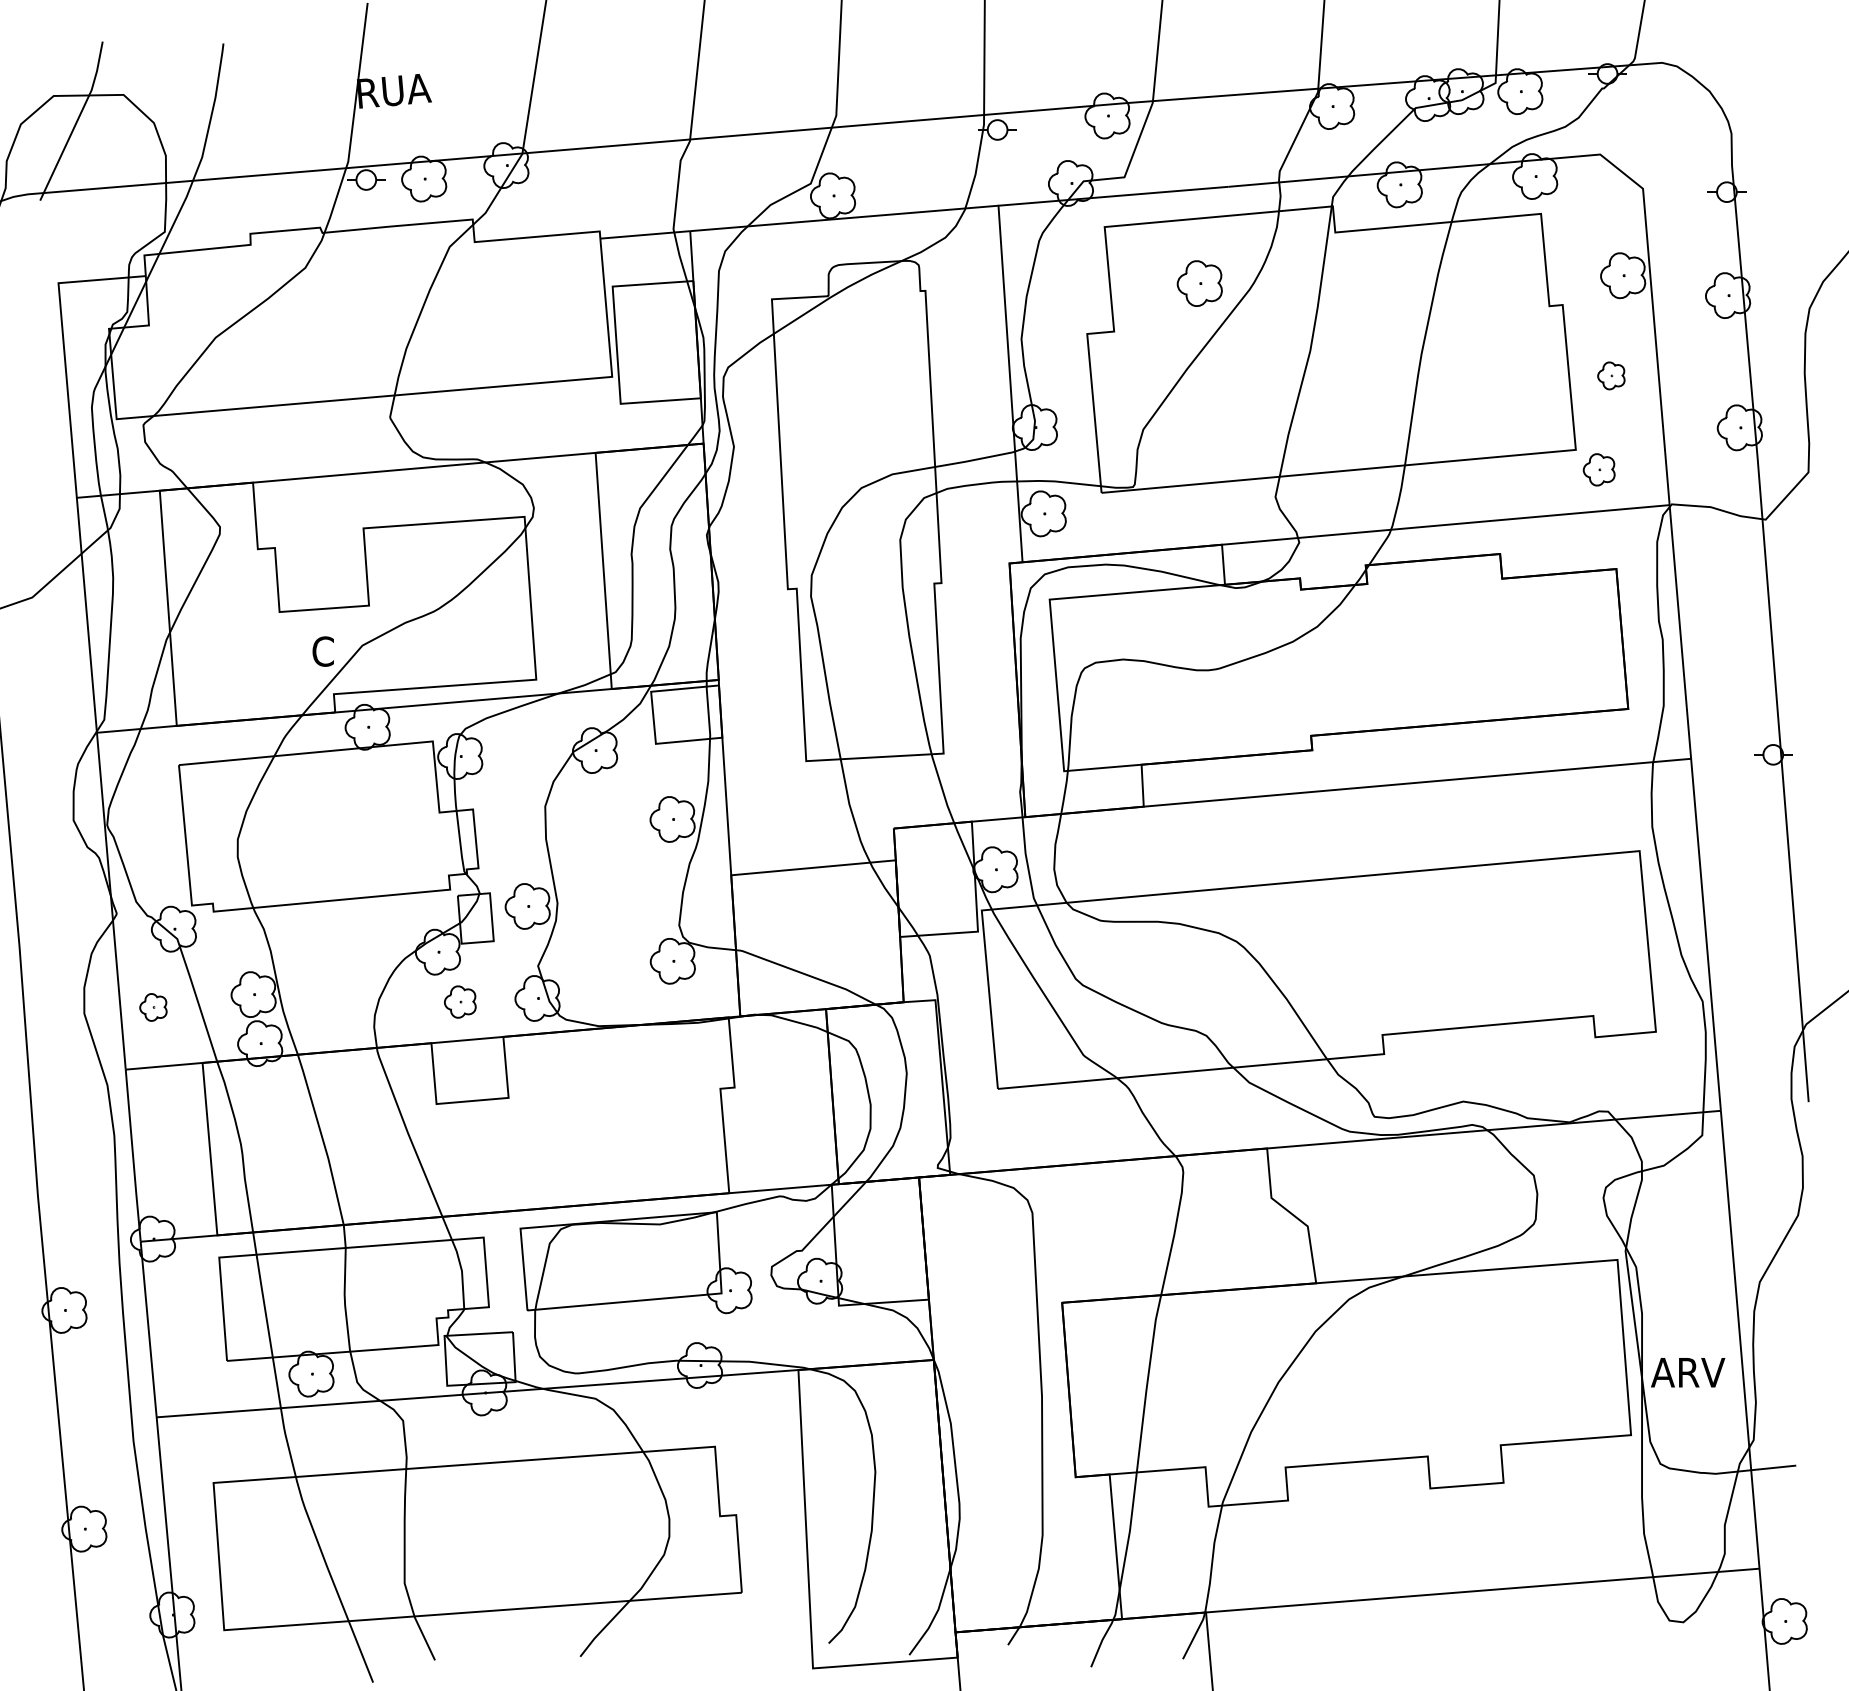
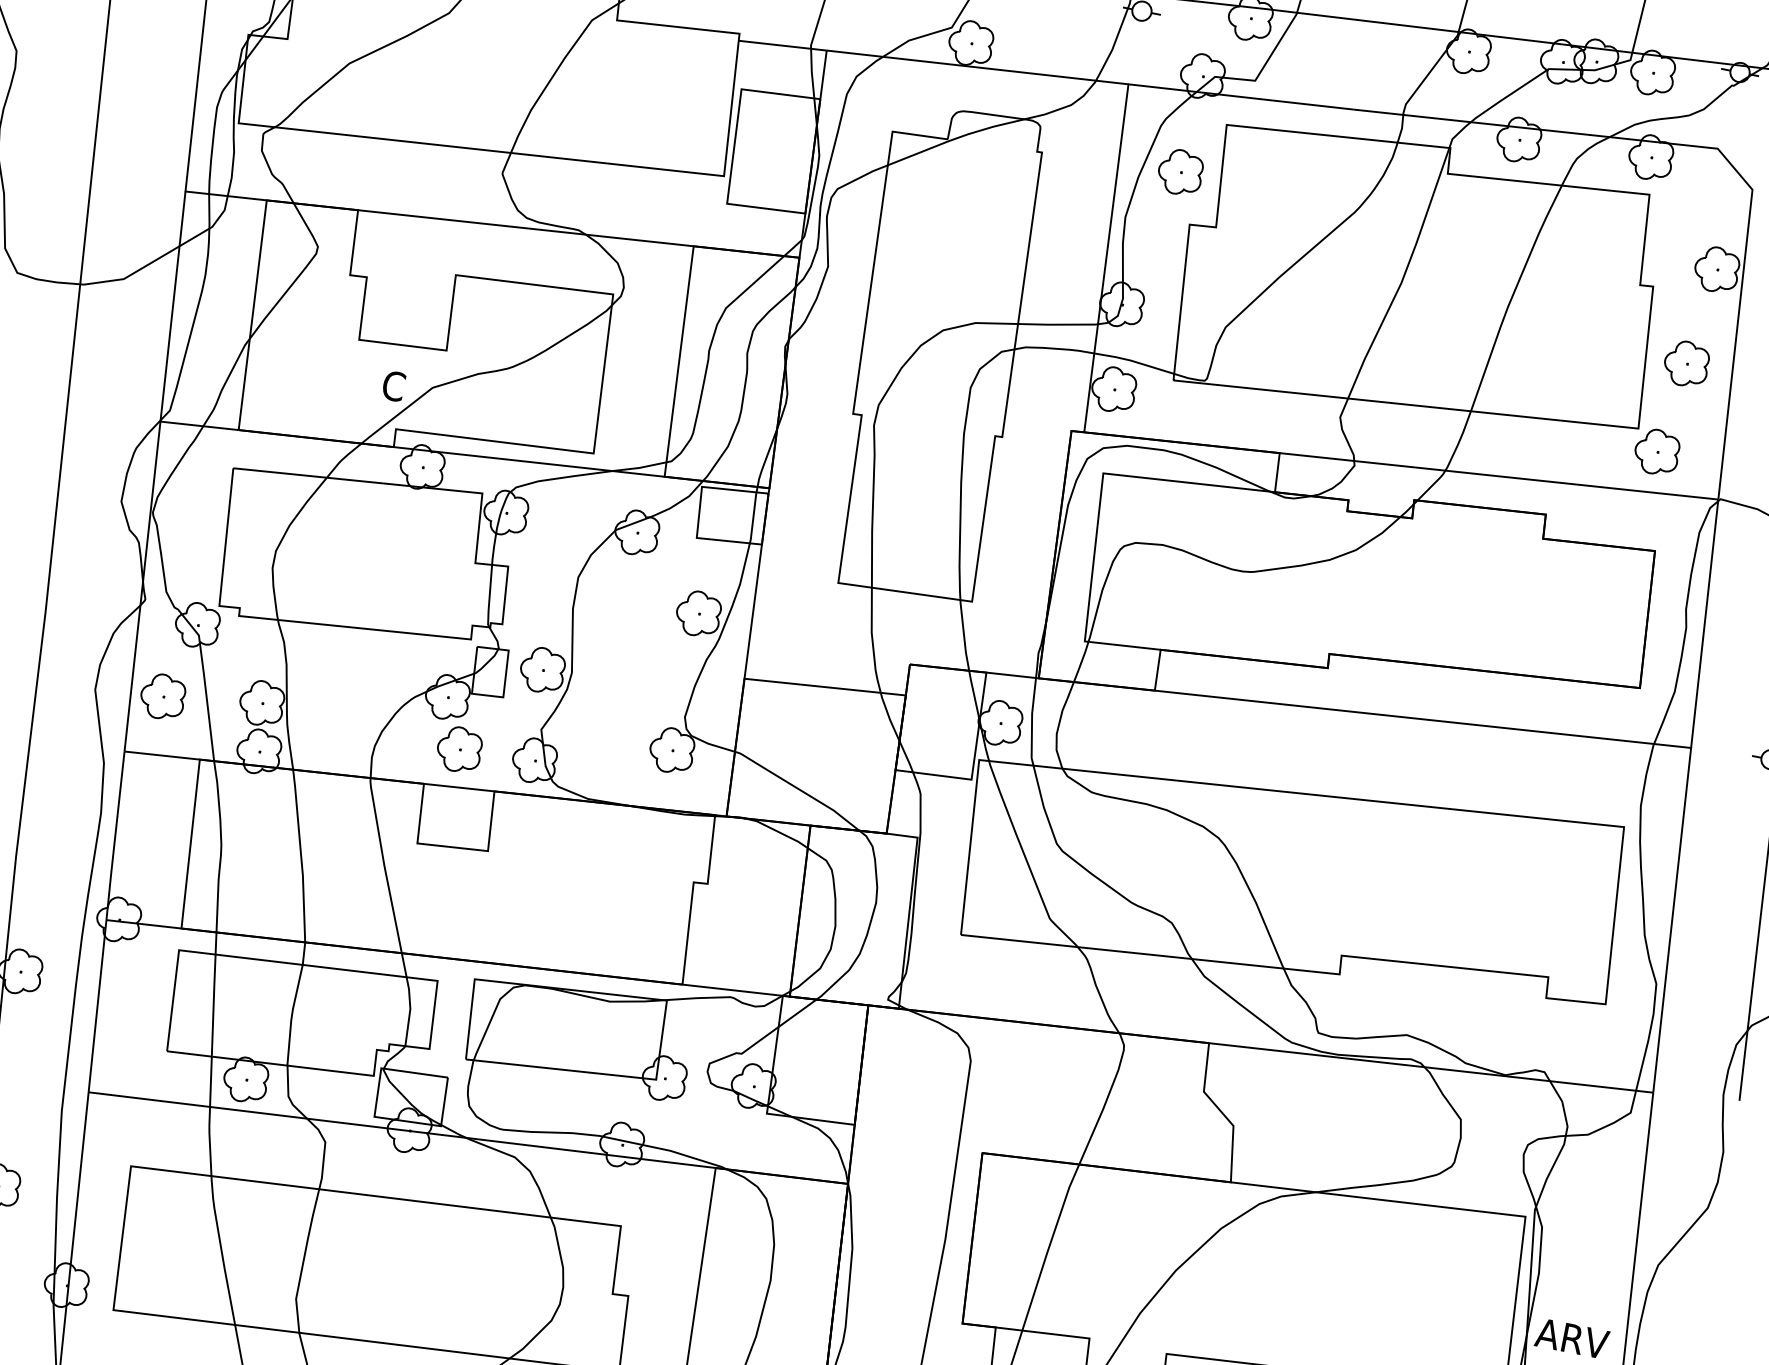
part: (1199, 283) -> (1180, 172), moved
part: (1611, 375) -> (1686, 363), size x1.67
part: (1599, 469) -> (1657, 451), size x1.43
part: (460, 1001) -> (459, 749), size x1.43
part: (153, 1007) -> (163, 696), size x1.67

